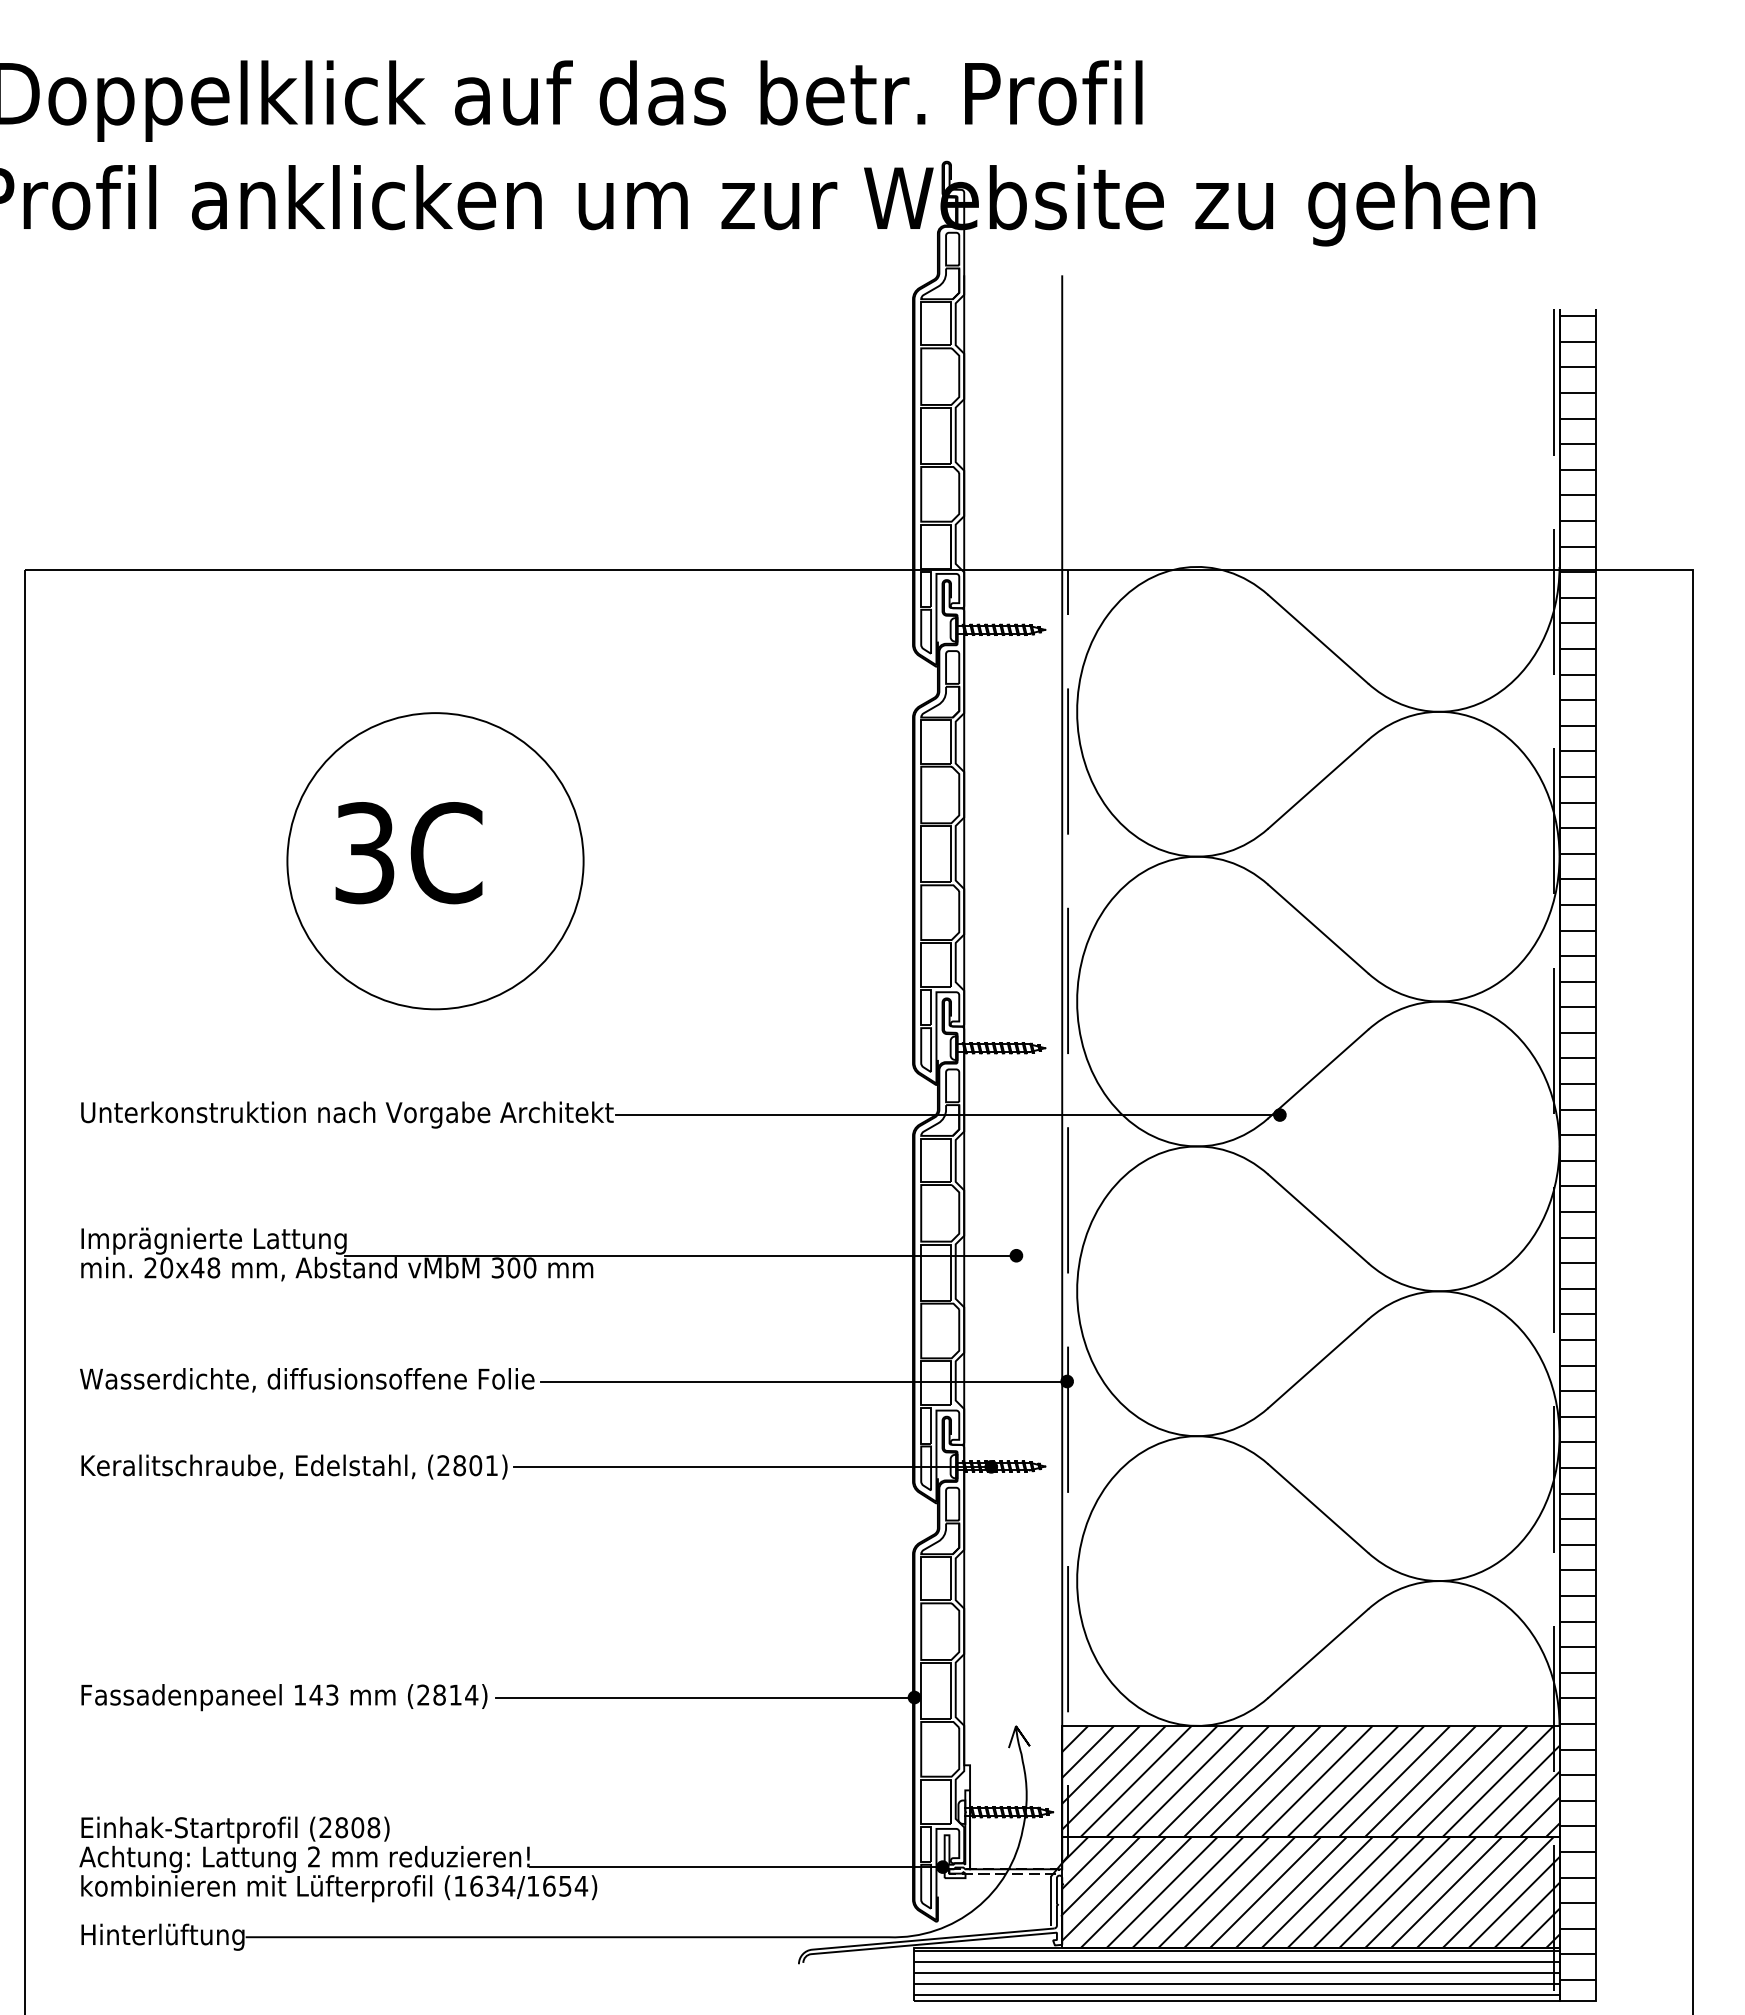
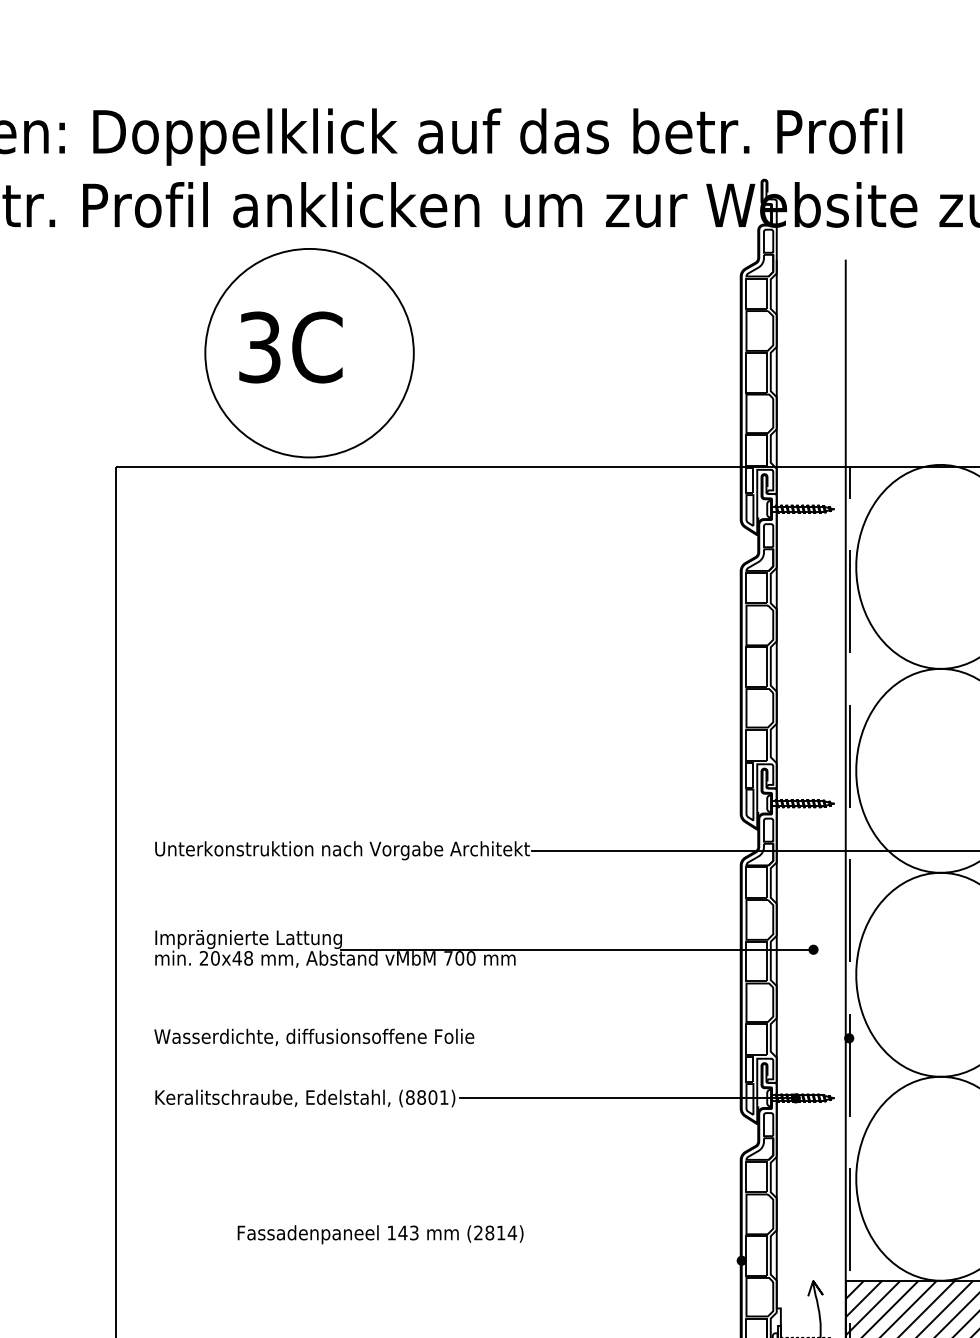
part: (435, 861) -> (309, 353), moved
text: (497, 1267) -> (448, 958), 300 -> 700
line: (803, 1381) -> (663, 1038), removed
text: (443, 1465) -> (410, 1097), (2801) -> (8801)
text: (284, 1697) -> (380, 1234), moved
line: (704, 1697) -> (593, 1260), removed

